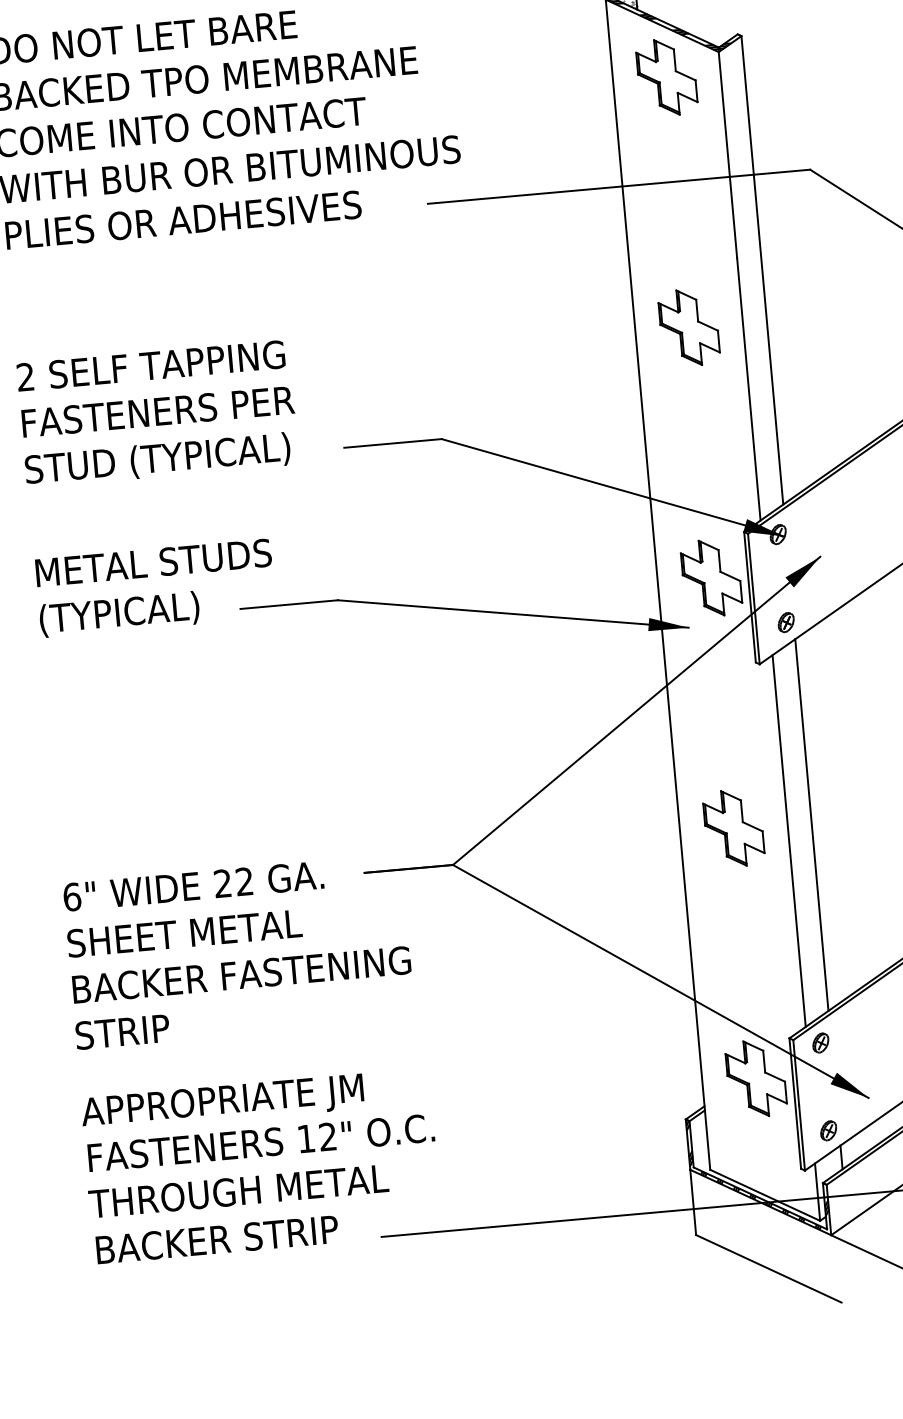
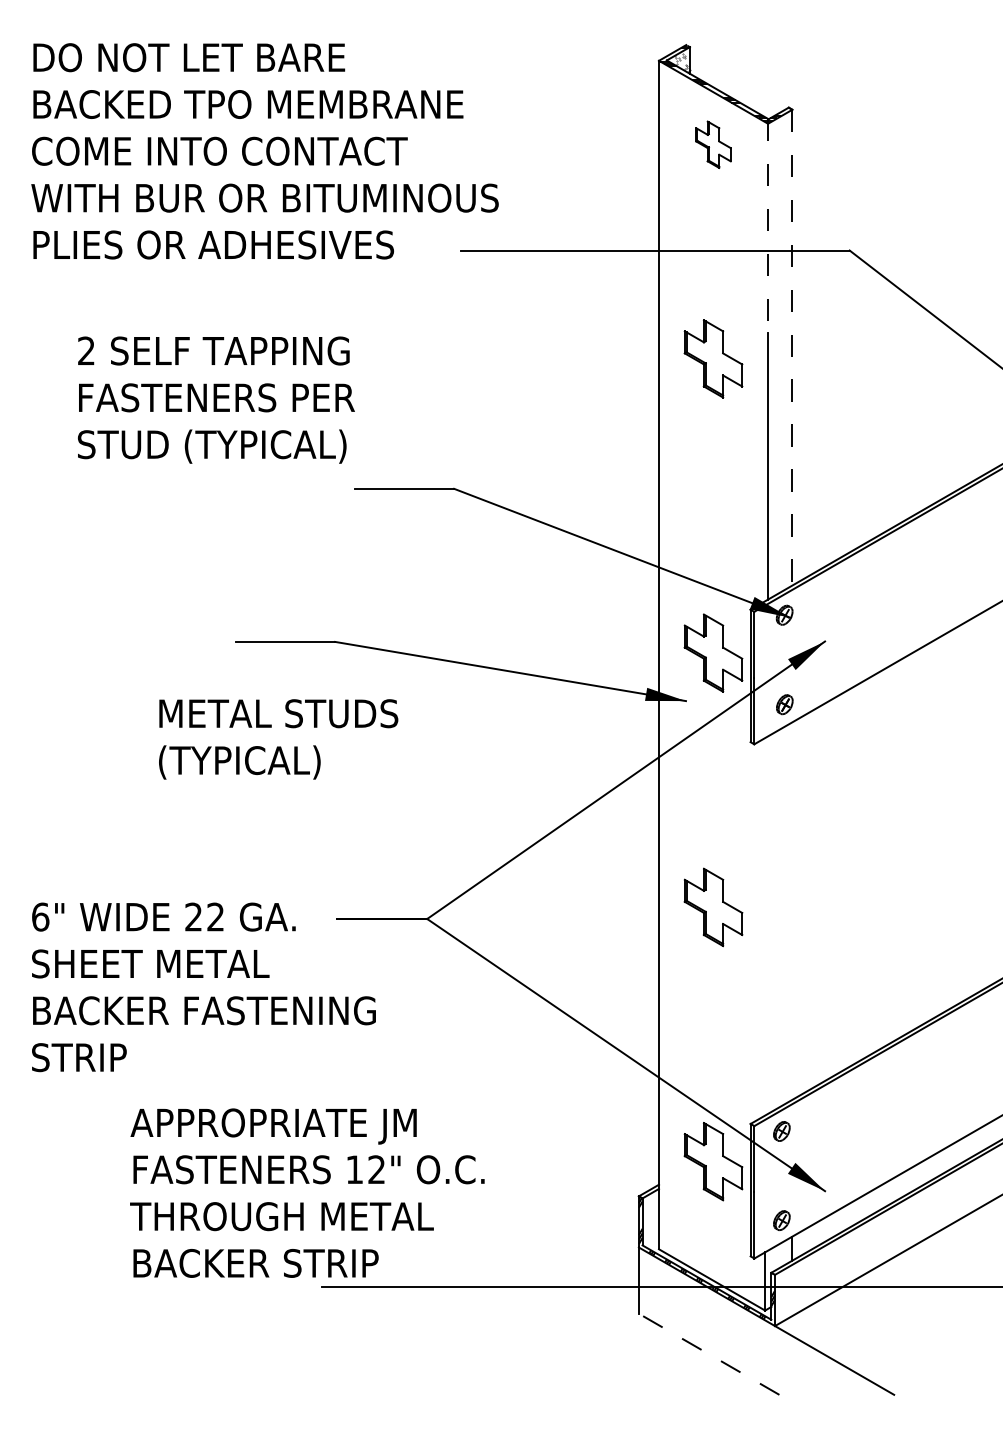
part: (666, 77) -> (713, 144), size x0.6
line: (728, 153) -> (768, 226), solid -> dashed
line: (762, 270) -> (792, 347), solid -> dashed
part: (689, 327) -> (713, 358), moved
text: (157, 413) -> (216, 399), moved
text: (155, 588) -> (278, 739), moved
line: (811, 824) -> (792, 910), removed
line: (789, 840) -> (768, 924), removed
text: (261, 1165) -> (307, 1192), moved
line: (768, 1269) -> (708, 1354), solid -> dashed

